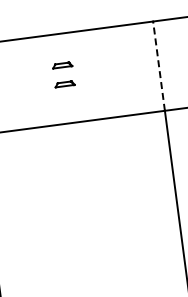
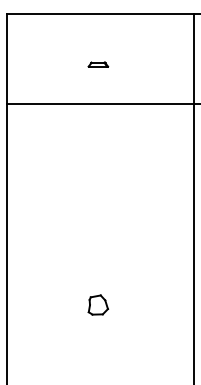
part: (62, 65) -> (98, 45), removed
line: (158, 65) -> (193, 58), dashed -> solid

